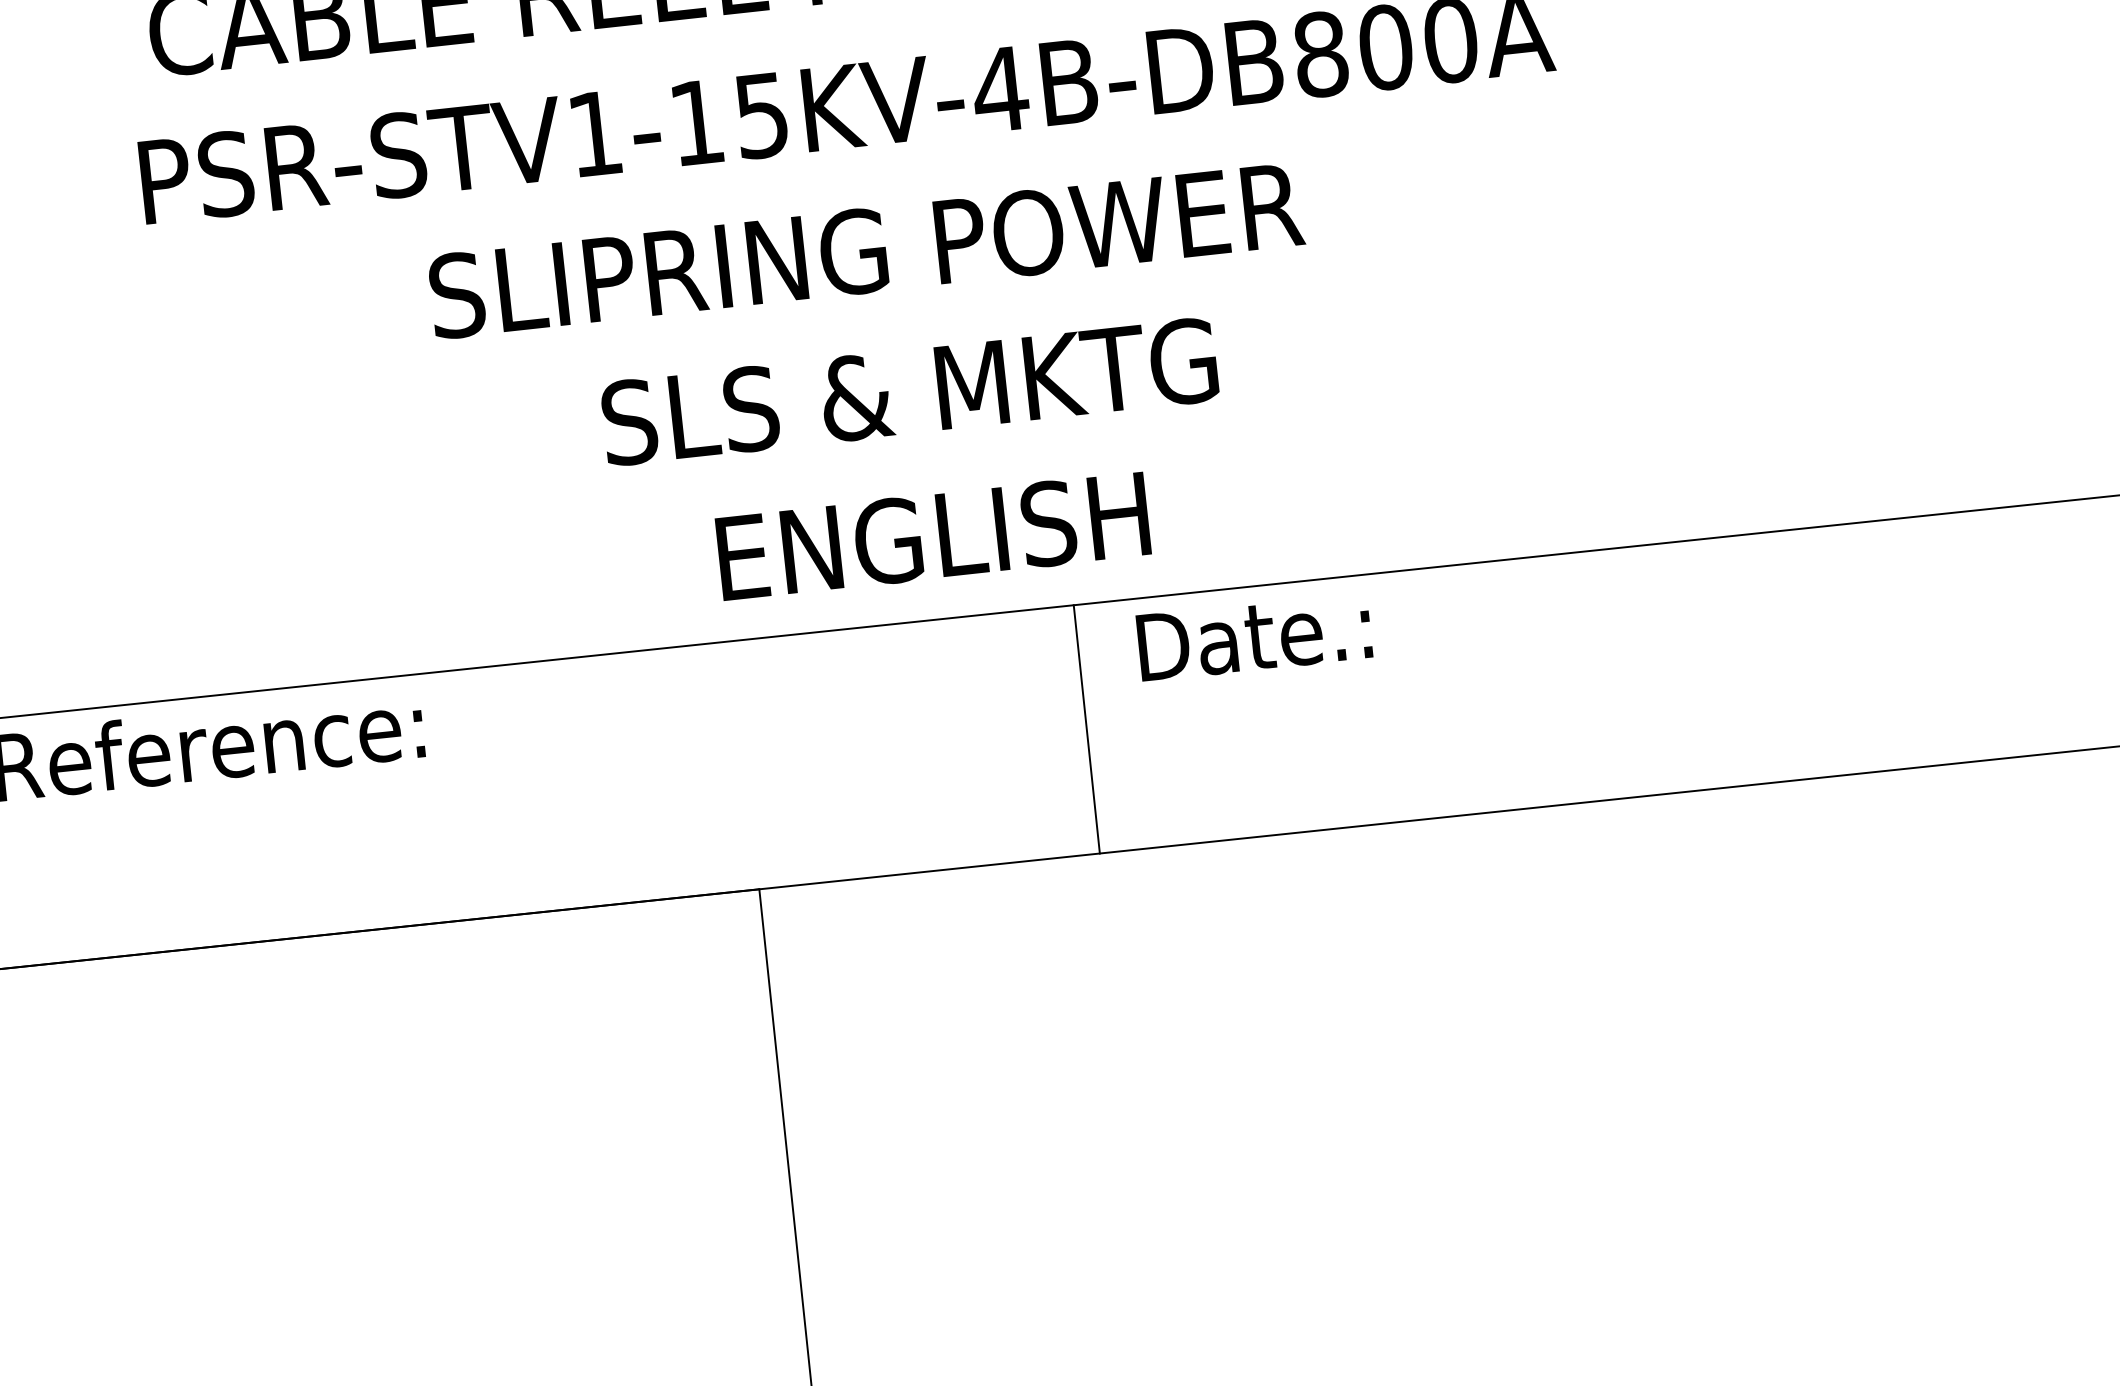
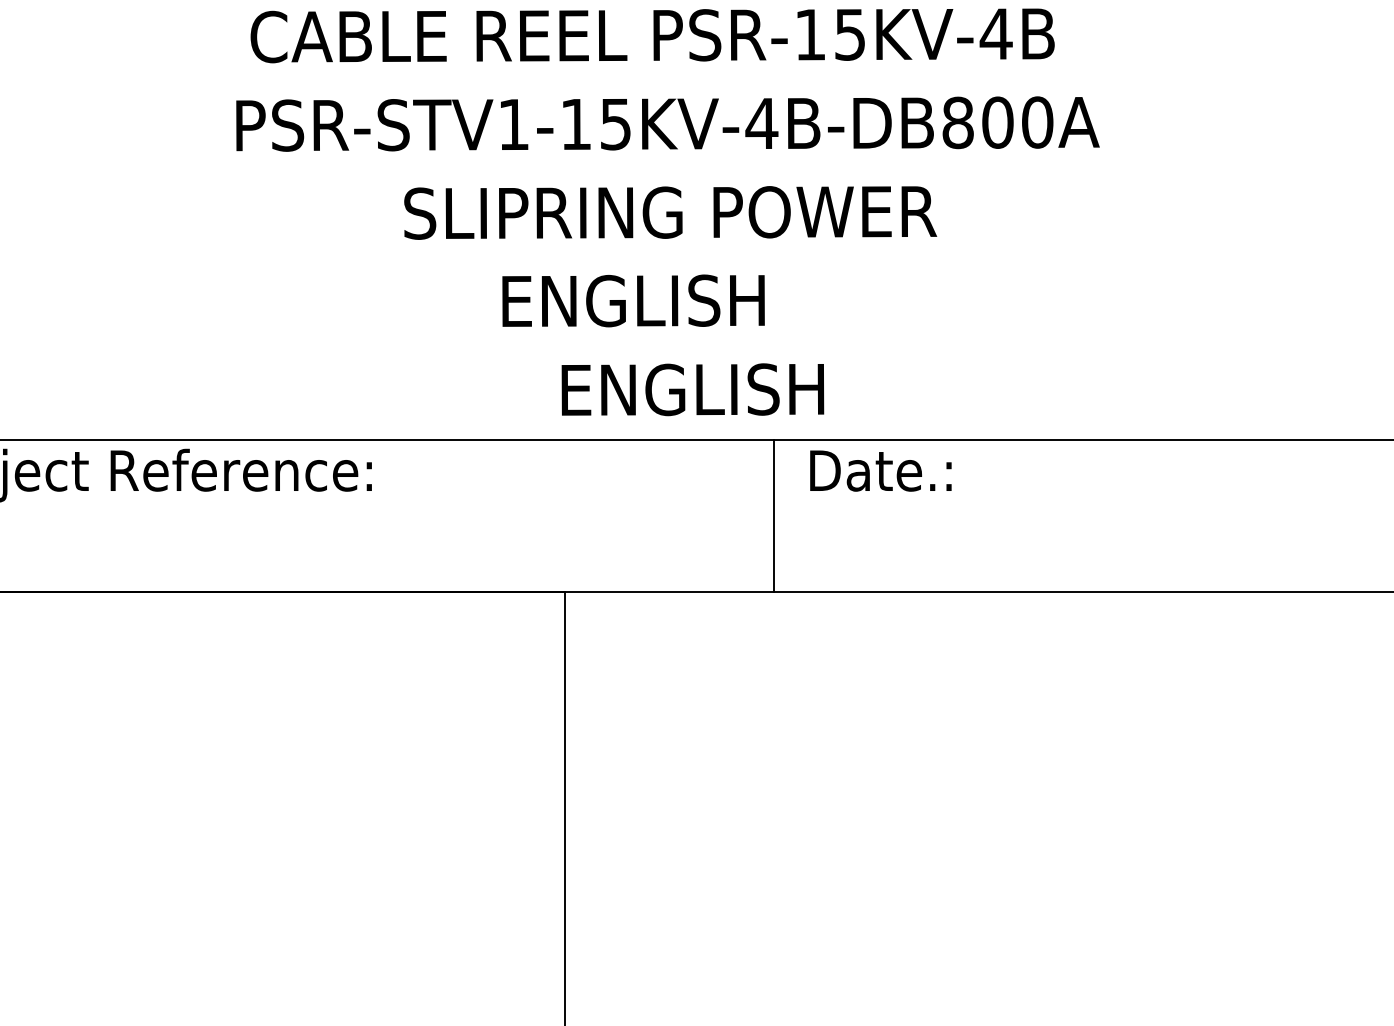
text: (909, 391) -> (687, 300), SLS & MKTG -> ENGLISH

